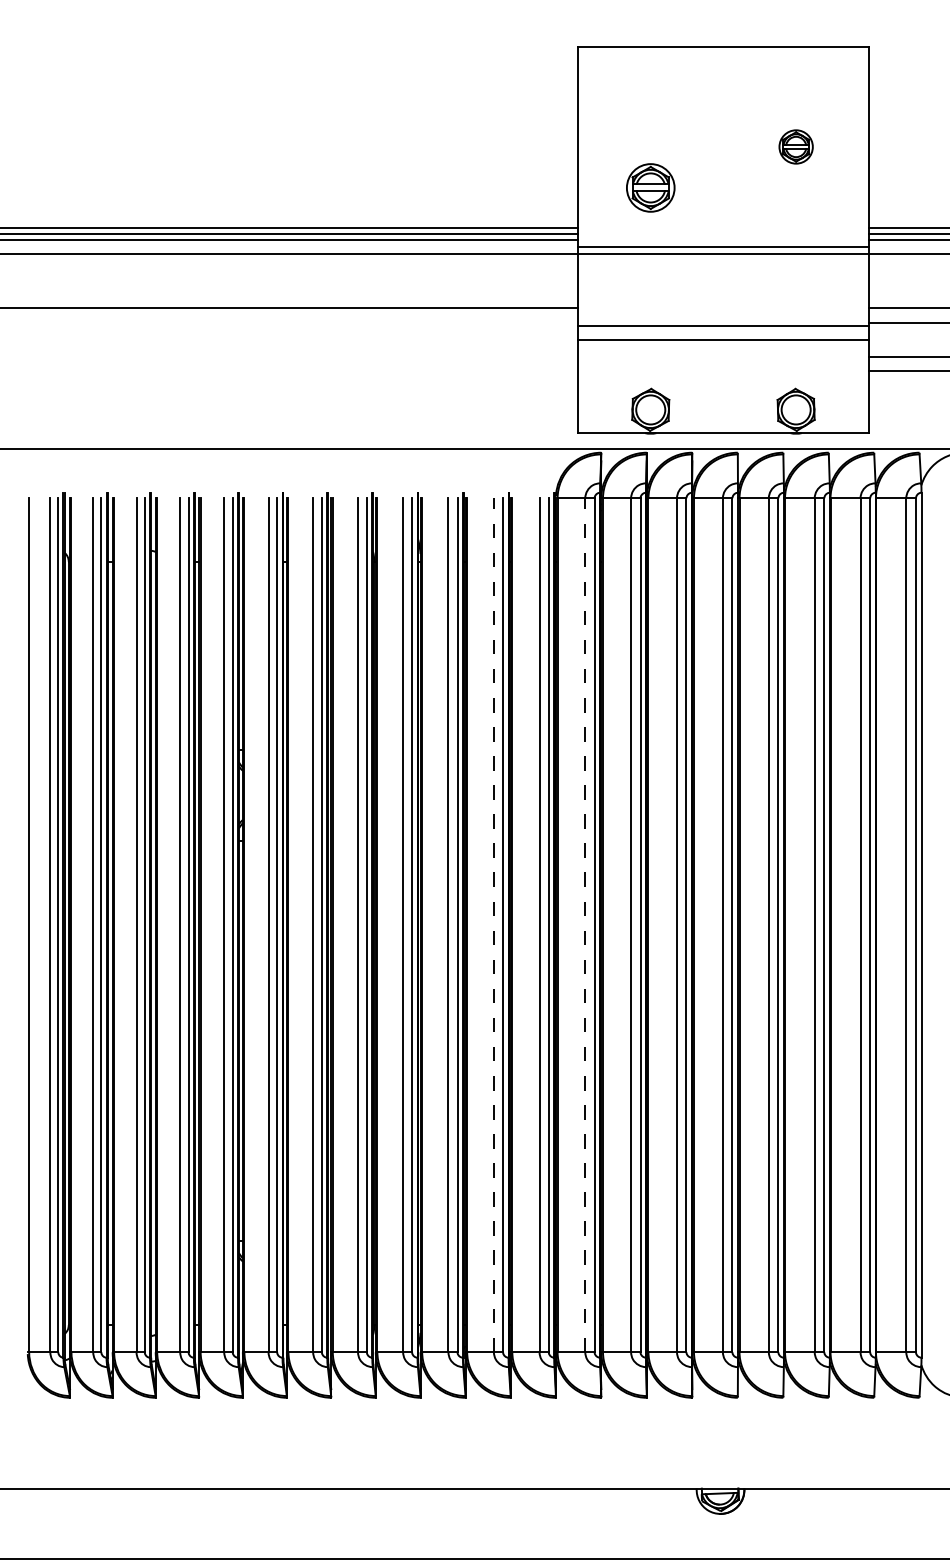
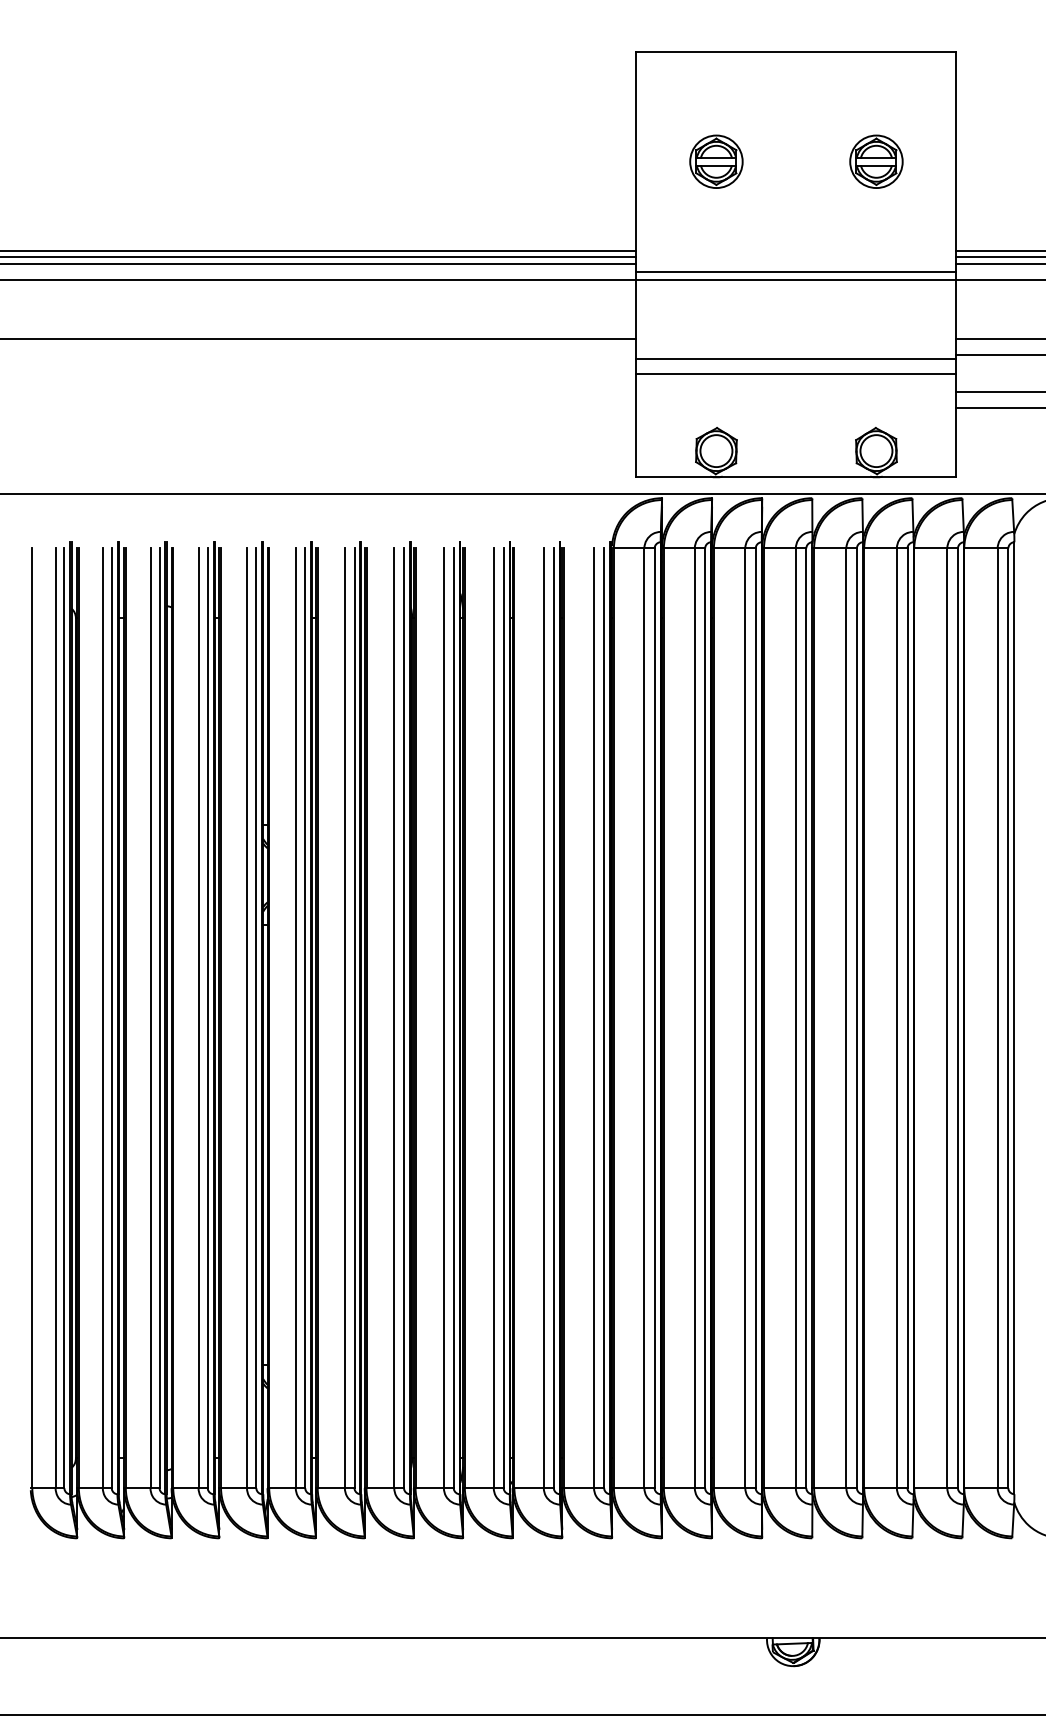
part: (796, 146) -> (876, 161), size x1.43
part: (650, 187) -> (716, 161), moved
line: (493, 925) -> (543, 1018), dashed -> solid
line: (585, 925) -> (644, 1018), dashed -> solid

